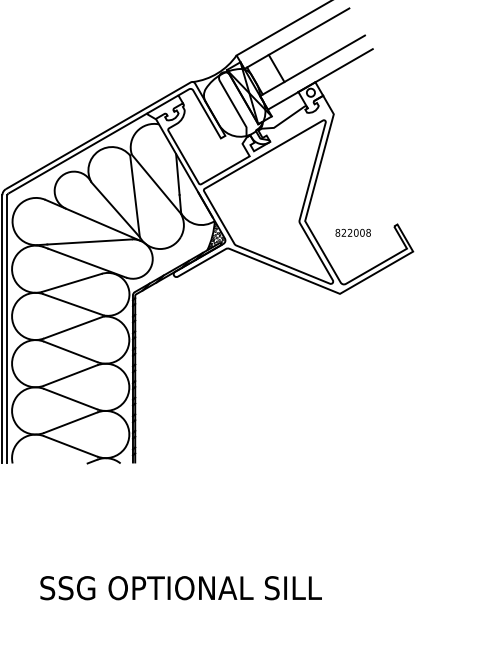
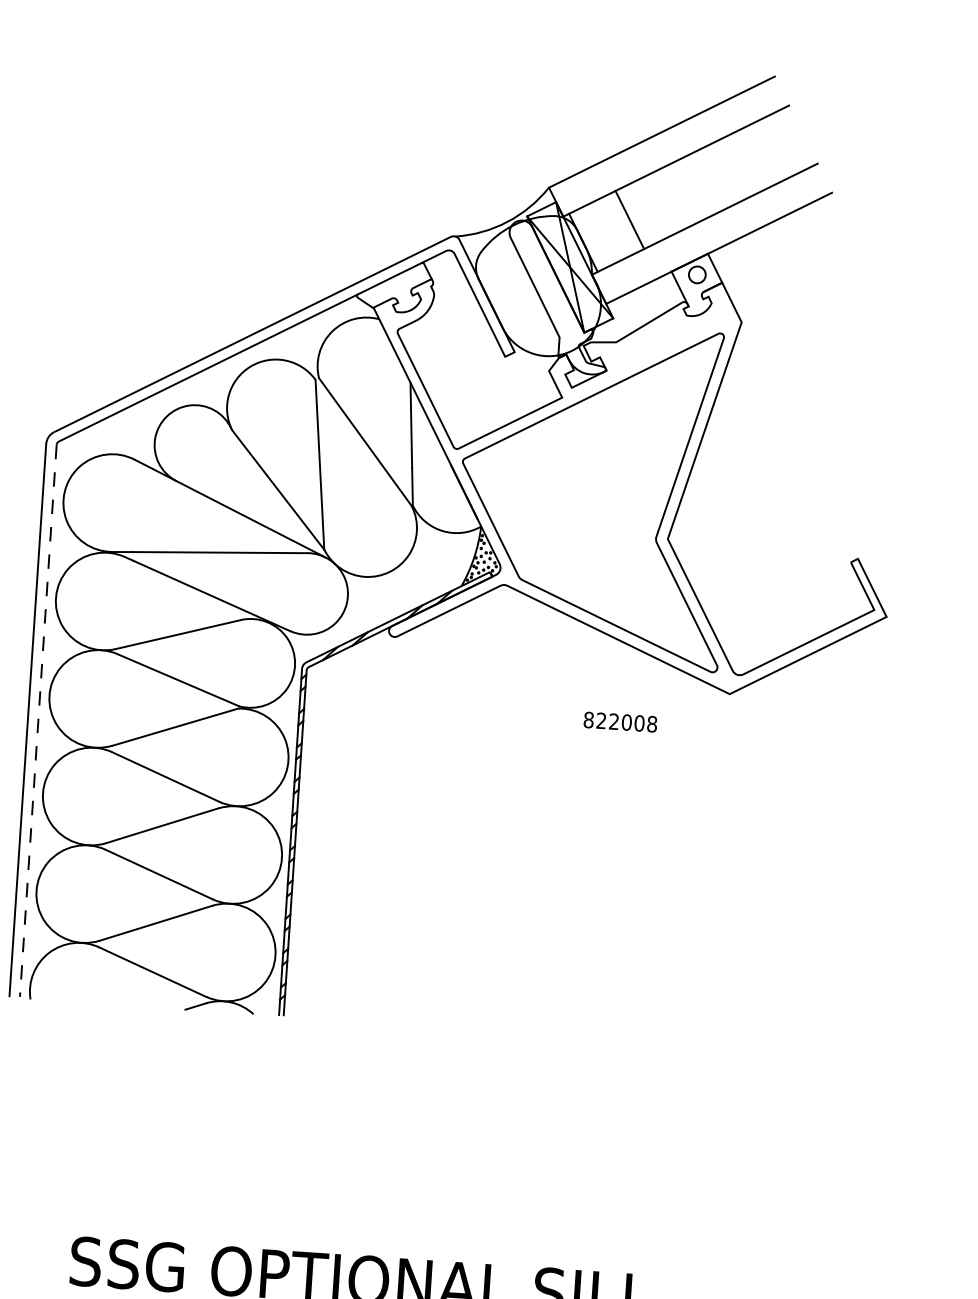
text: (352, 232) -> (619, 721), moved
line: (7, 328) -> (38, 720), solid -> dashed

